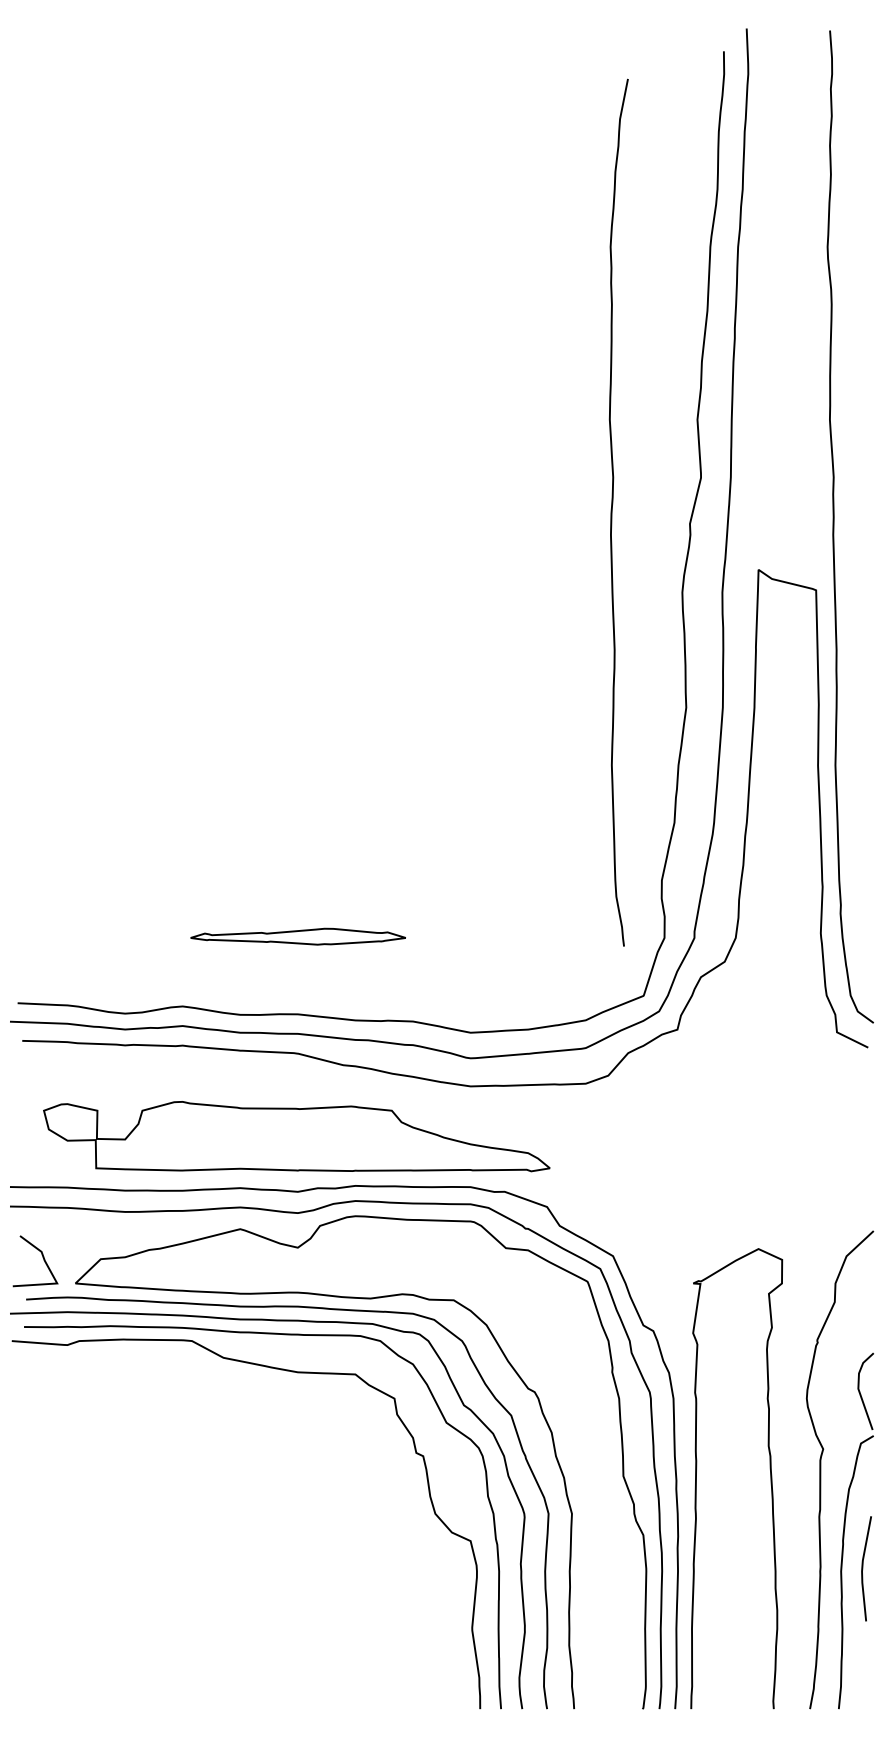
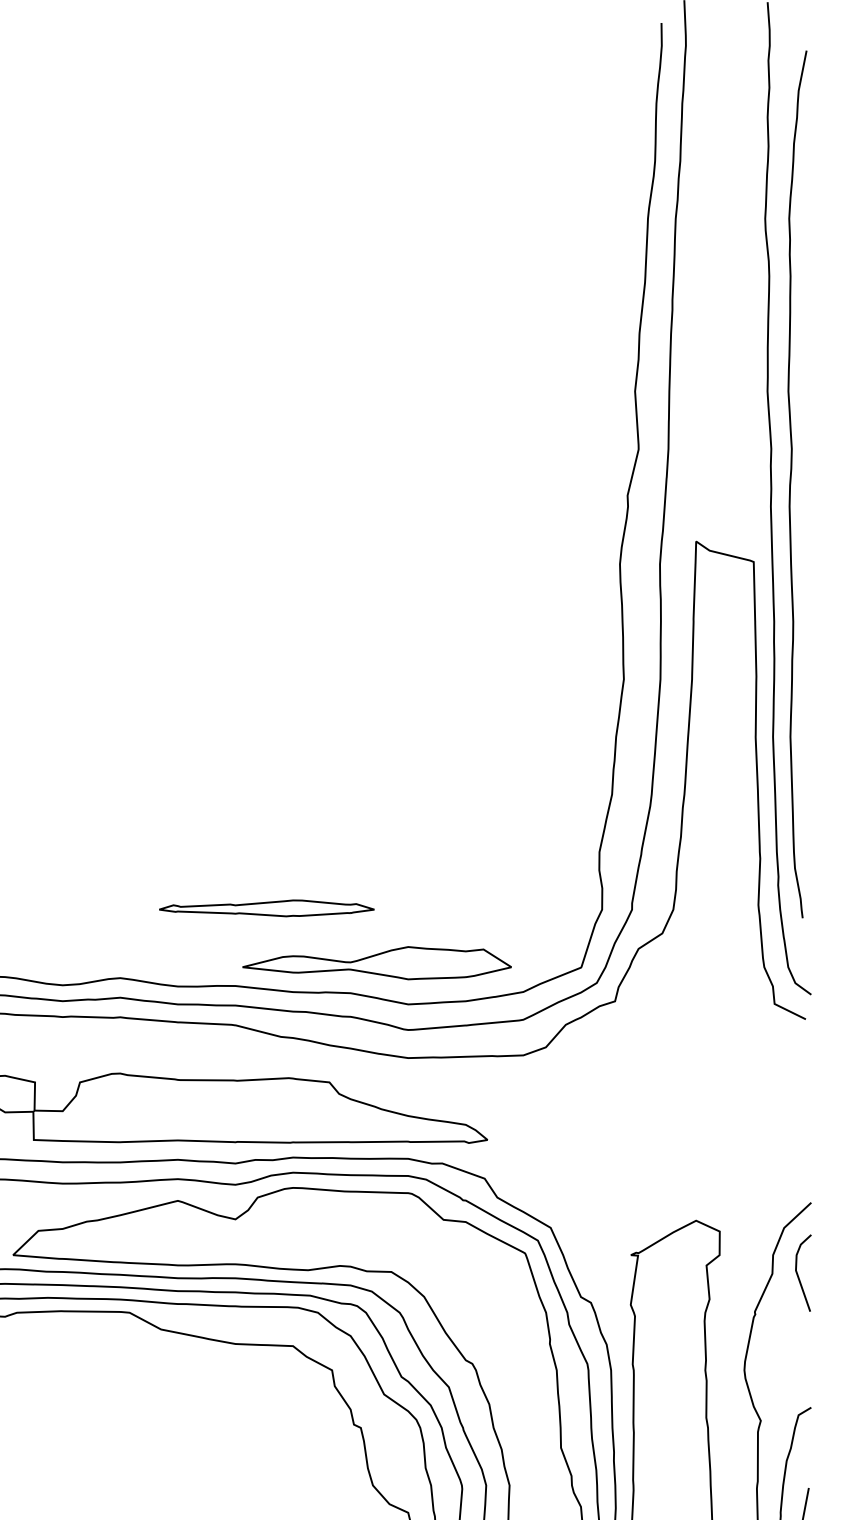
curve: (612, 512) -> (791, 484), moved
part: (297, 936) -> (266, 908), moved
part: (439, 991) -> (377, 963), added
line: (860, 1391) -> (798, 1273), moved

